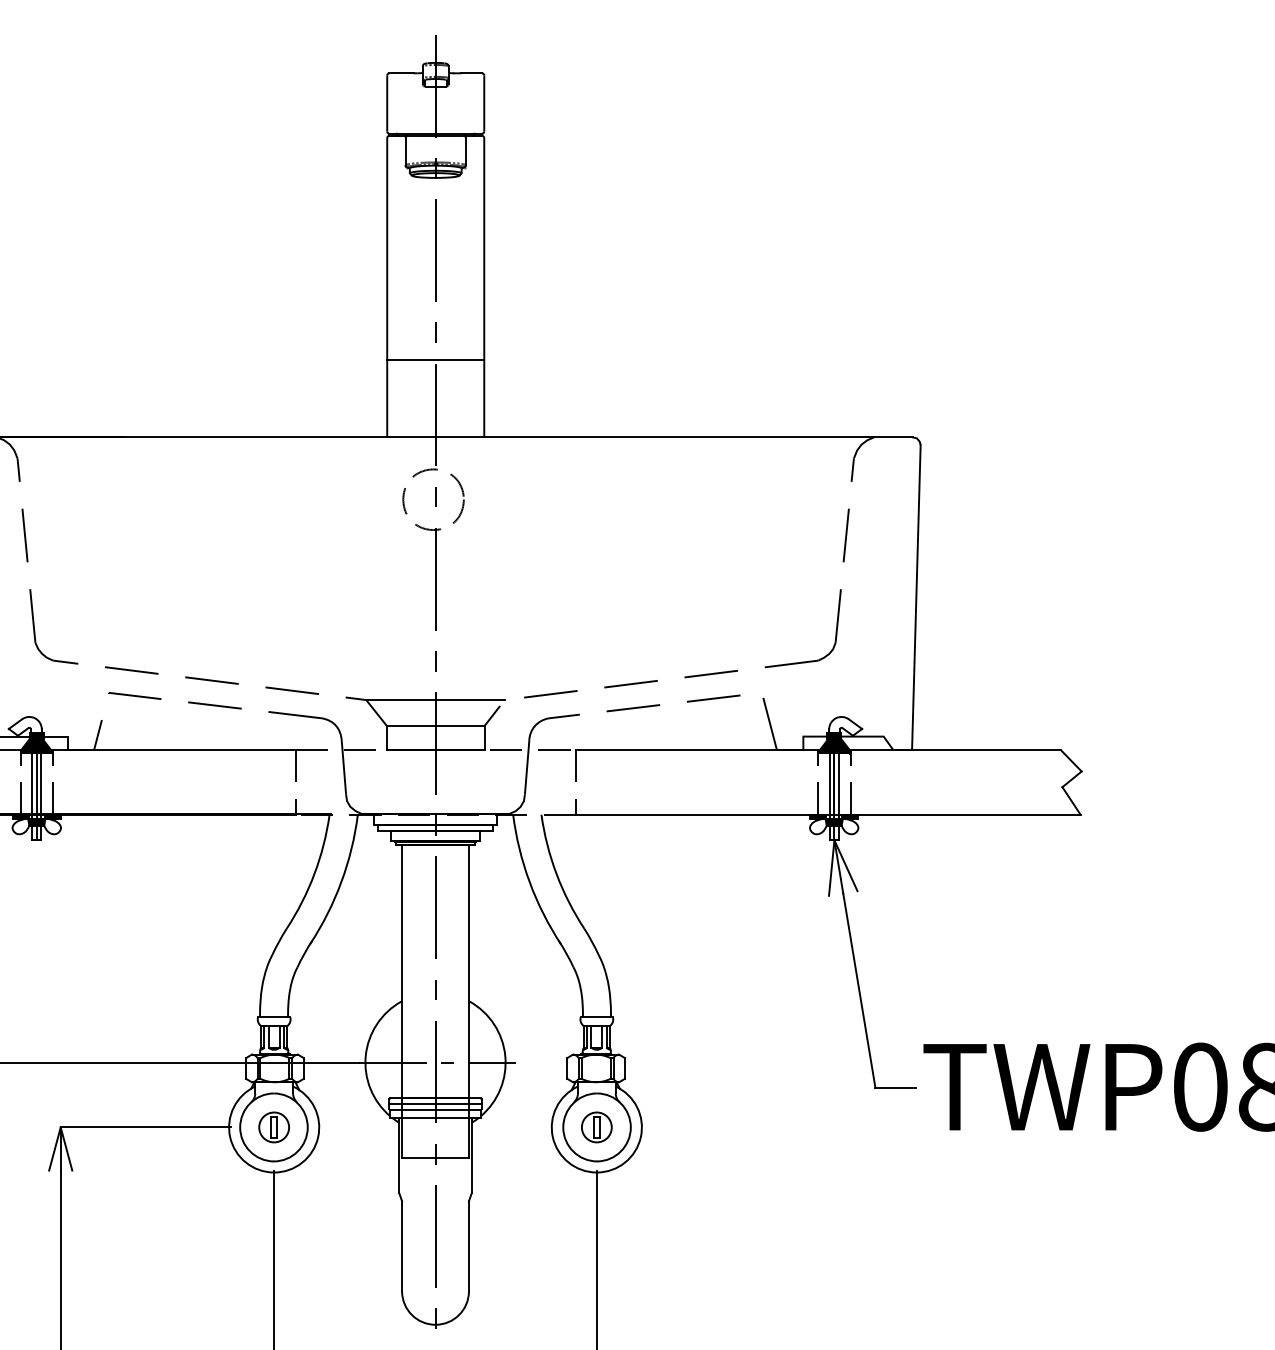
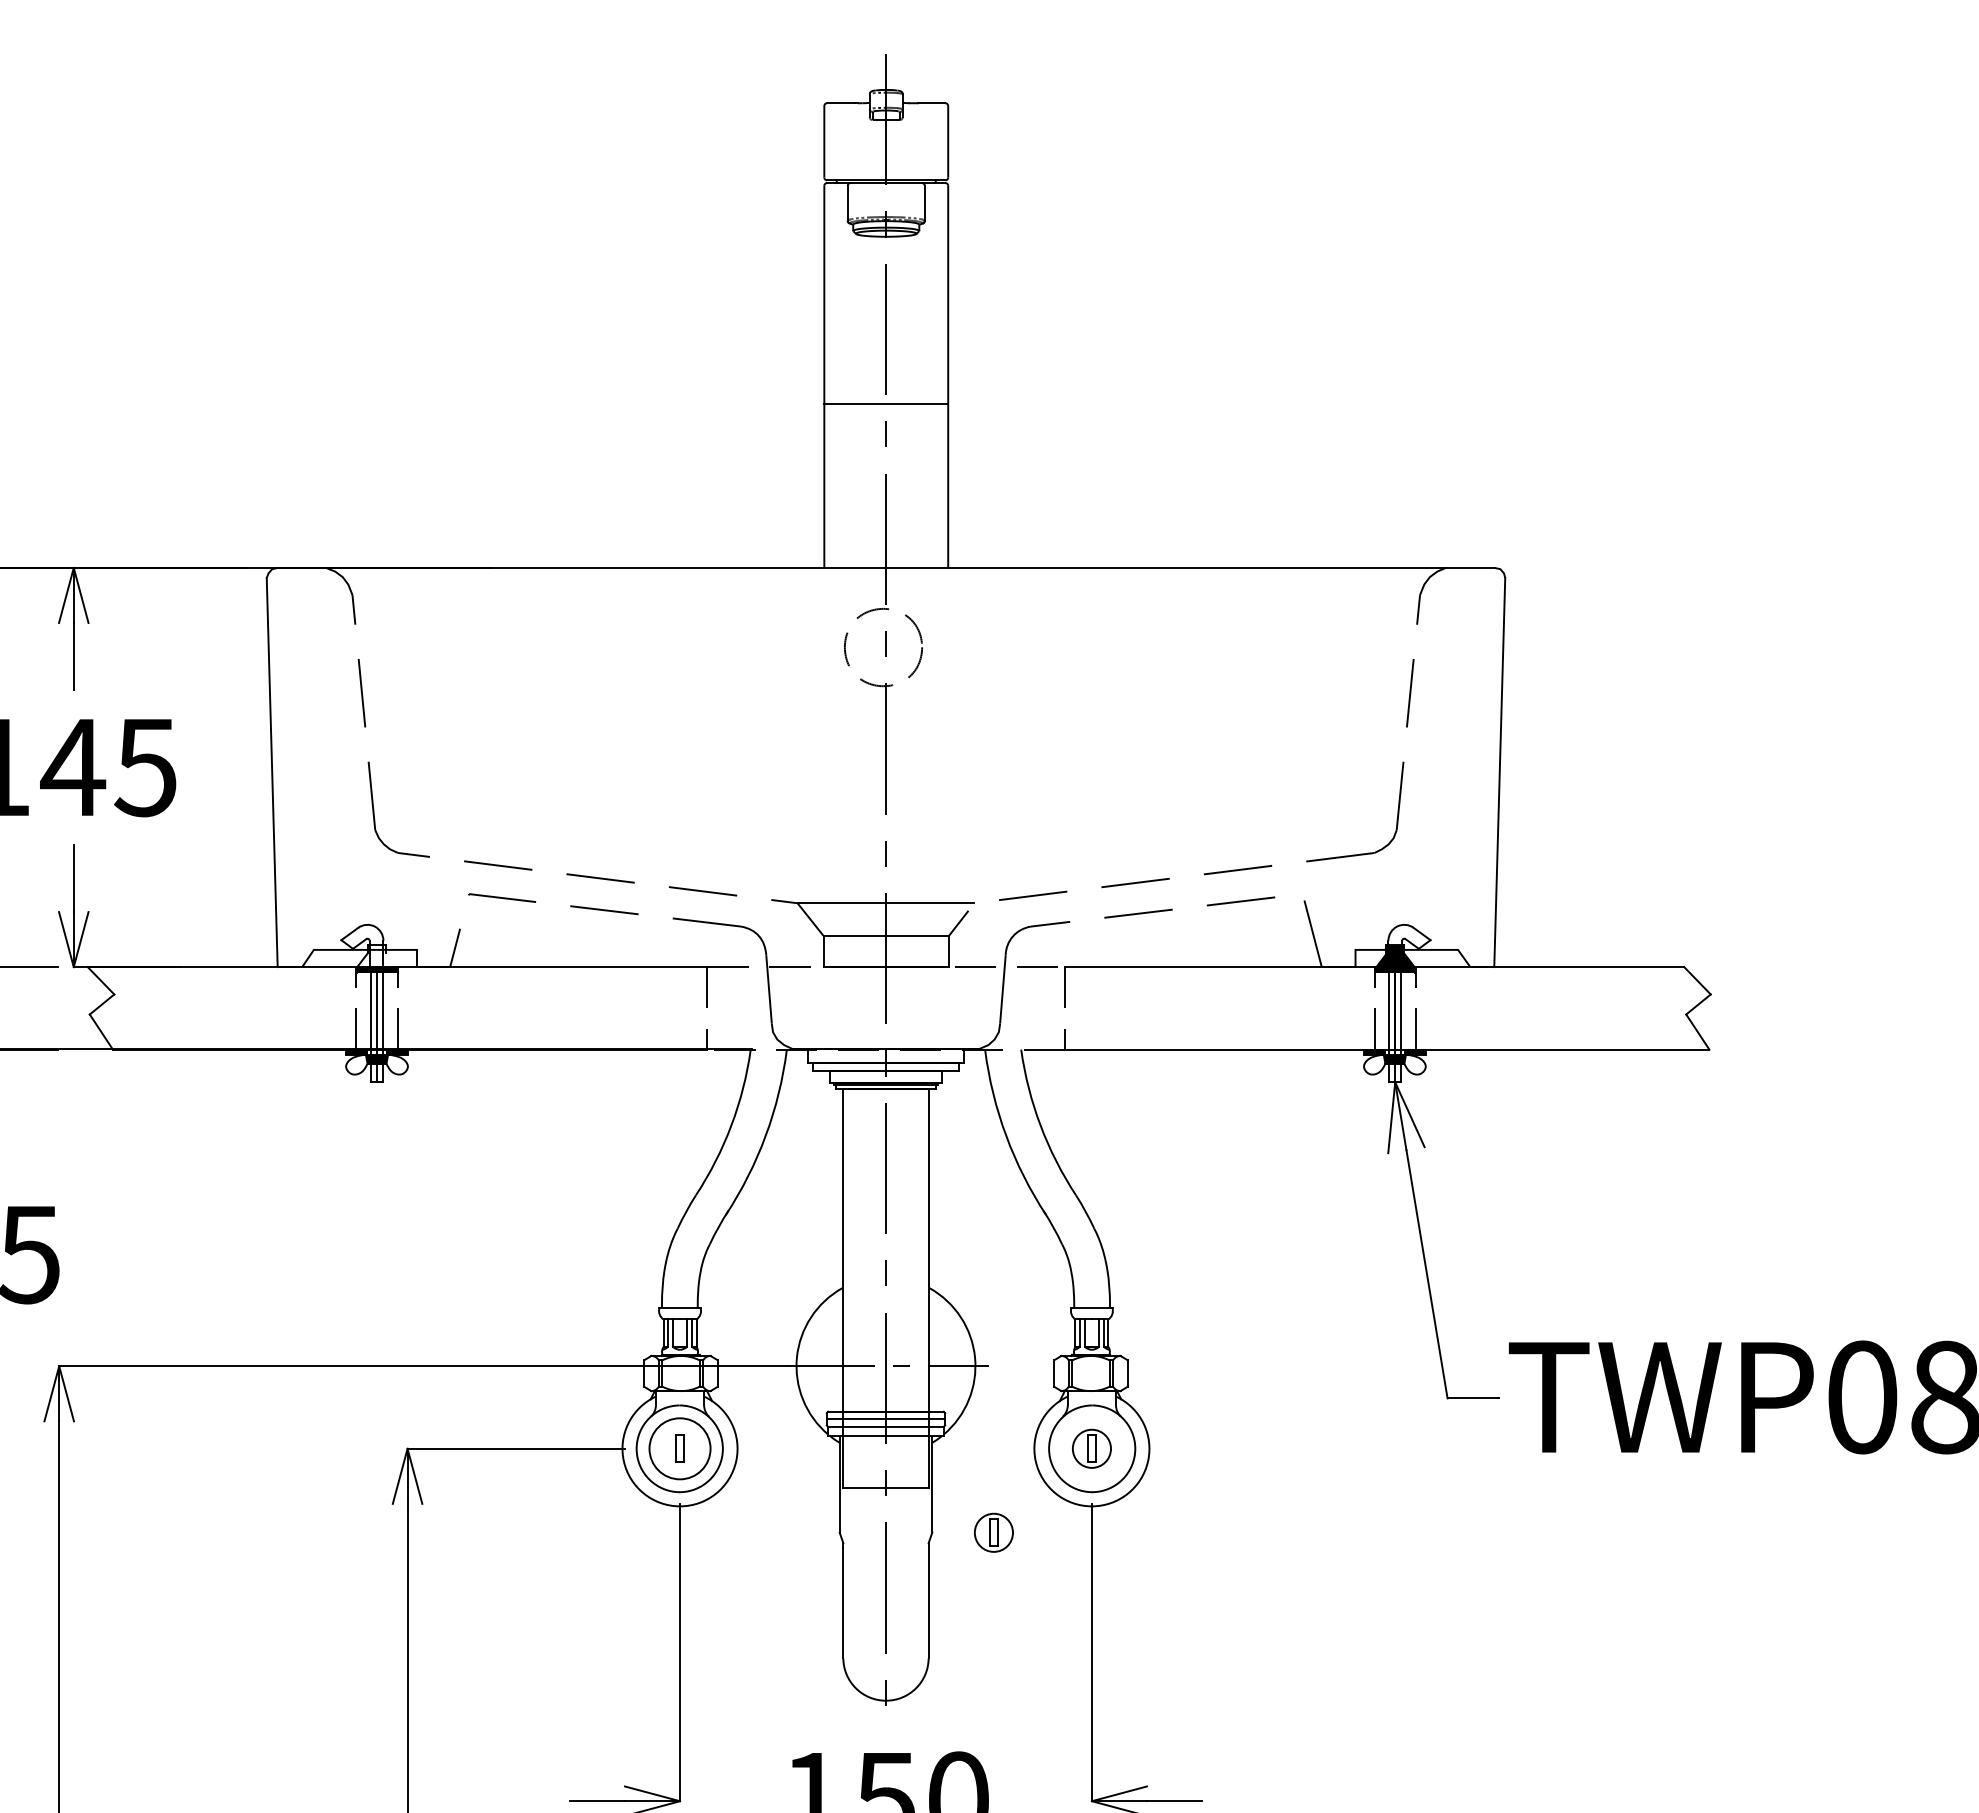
line: (435, 360) -> (886, 404), moved
fill: (36, 741) -> (376, 956), removed
circle: (273, 1127) -> (679, 1448), size x1.6
part: (519, 1192) -> (993, 1532), added

